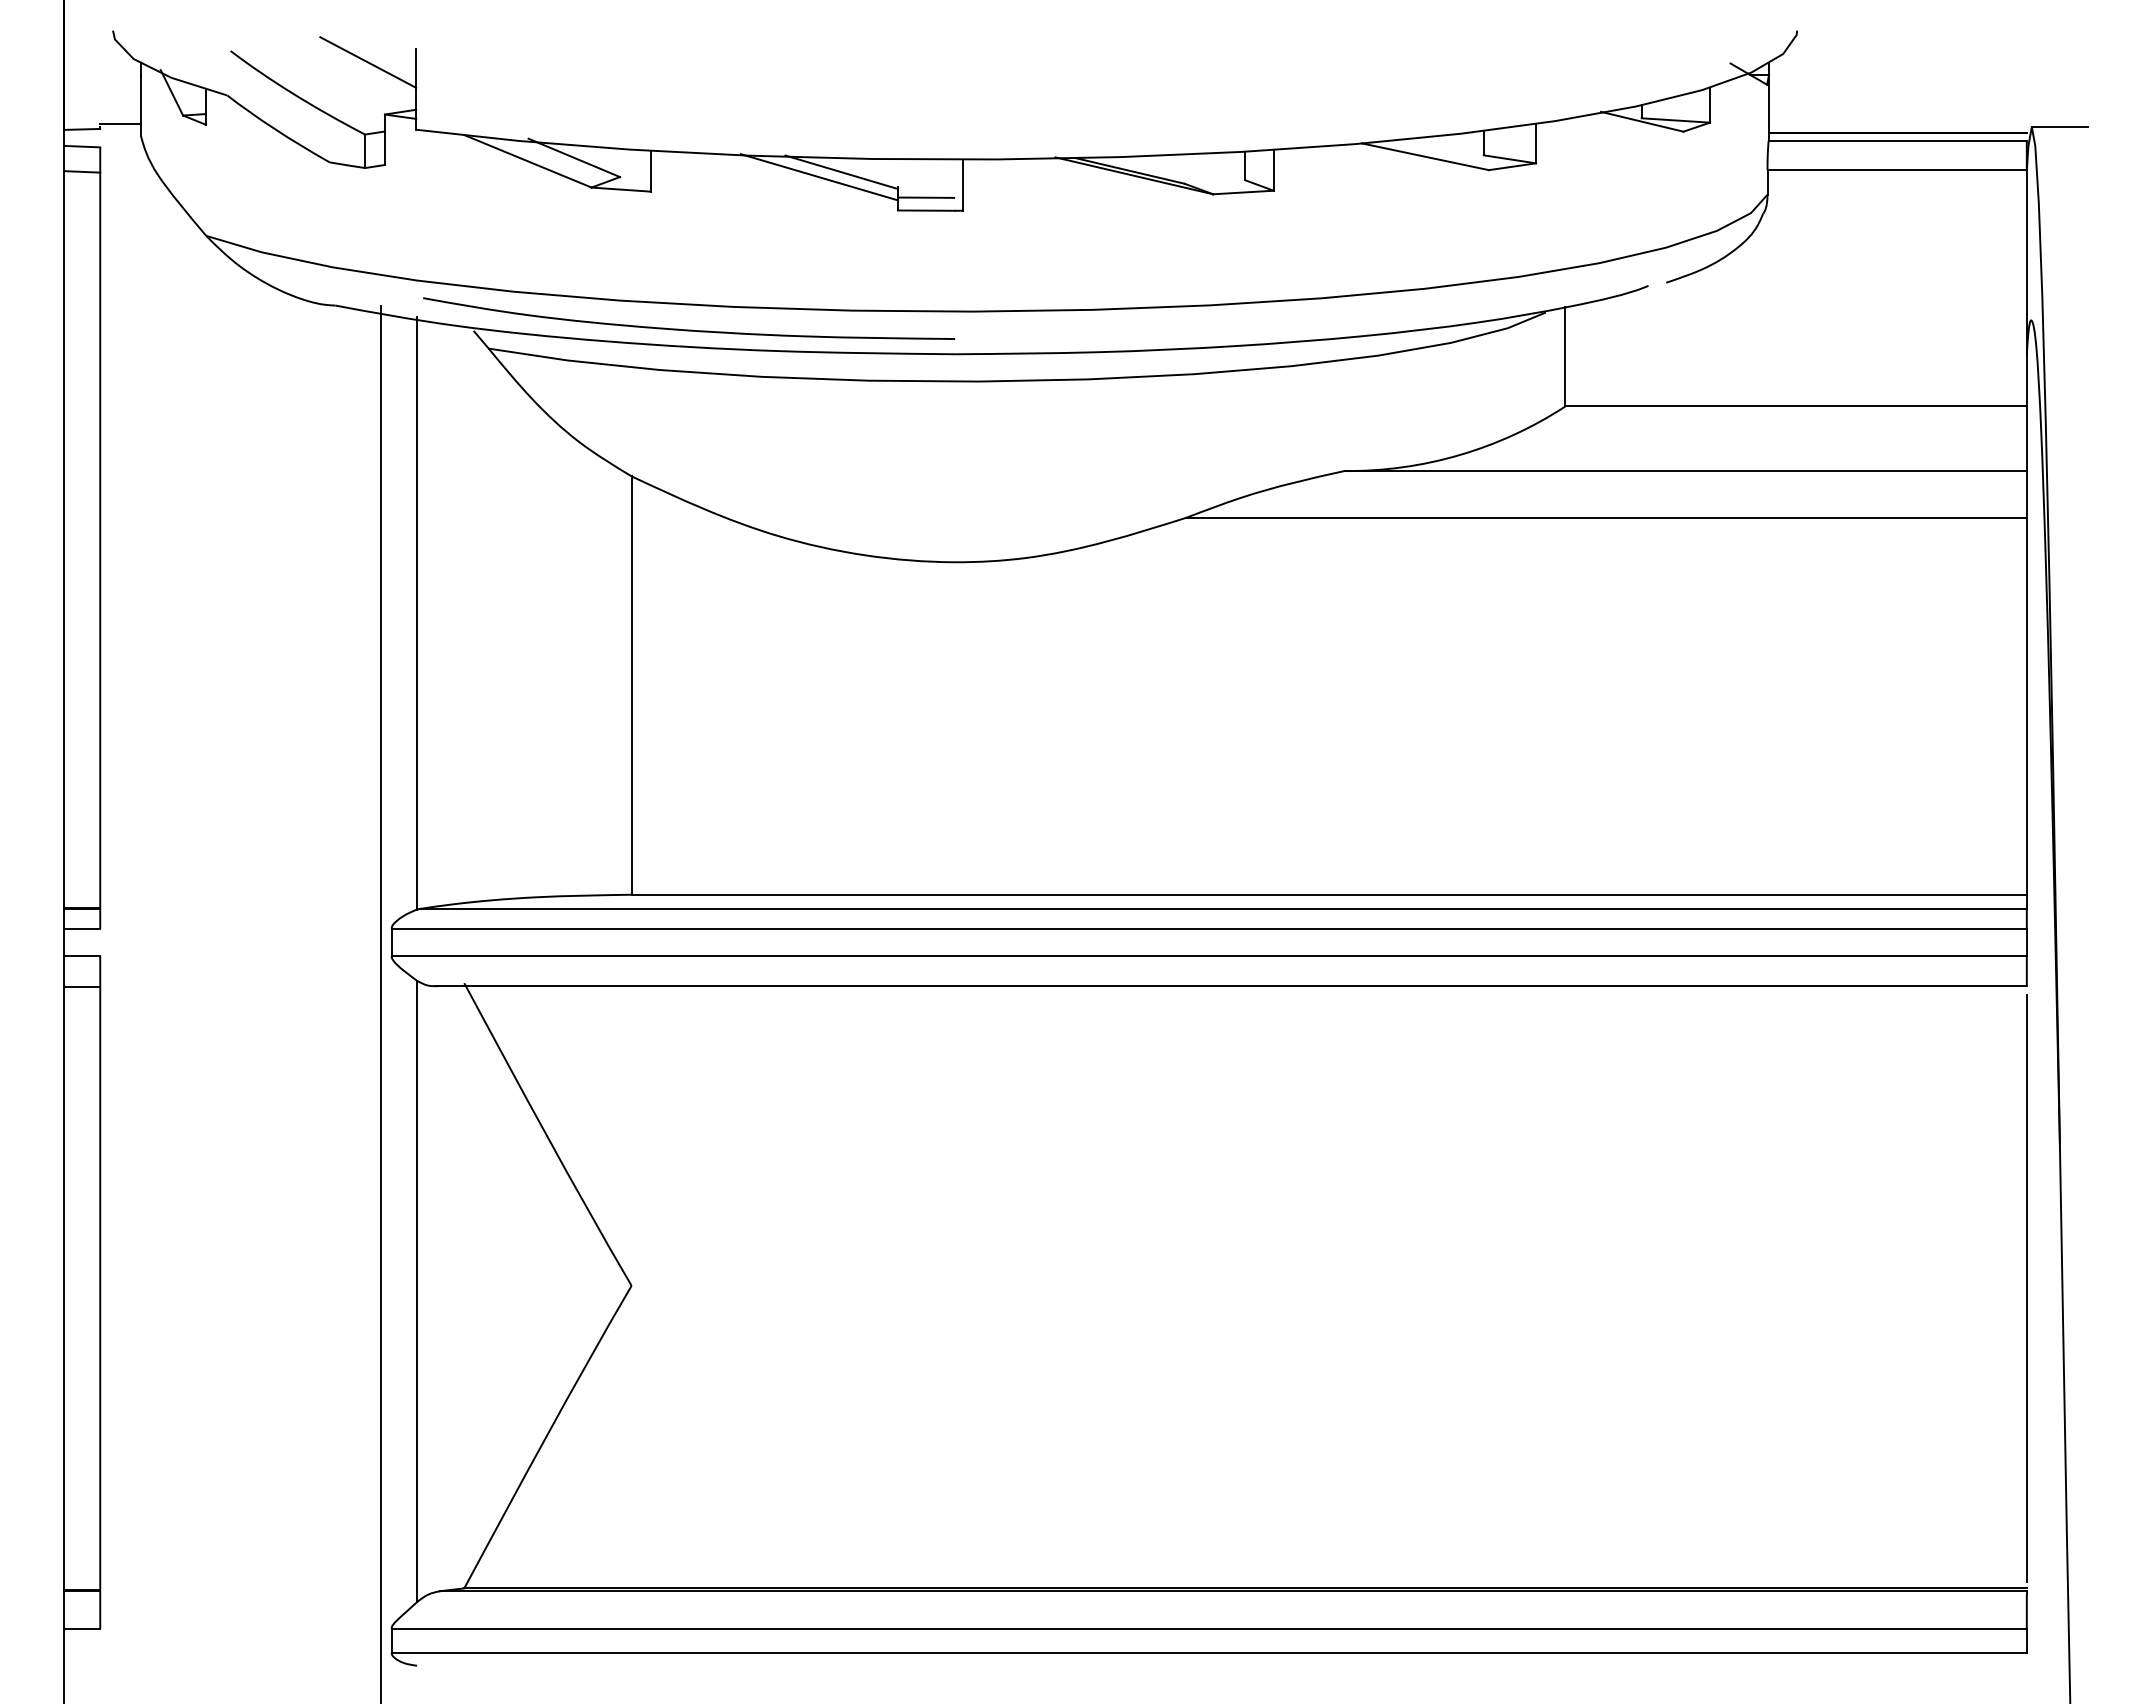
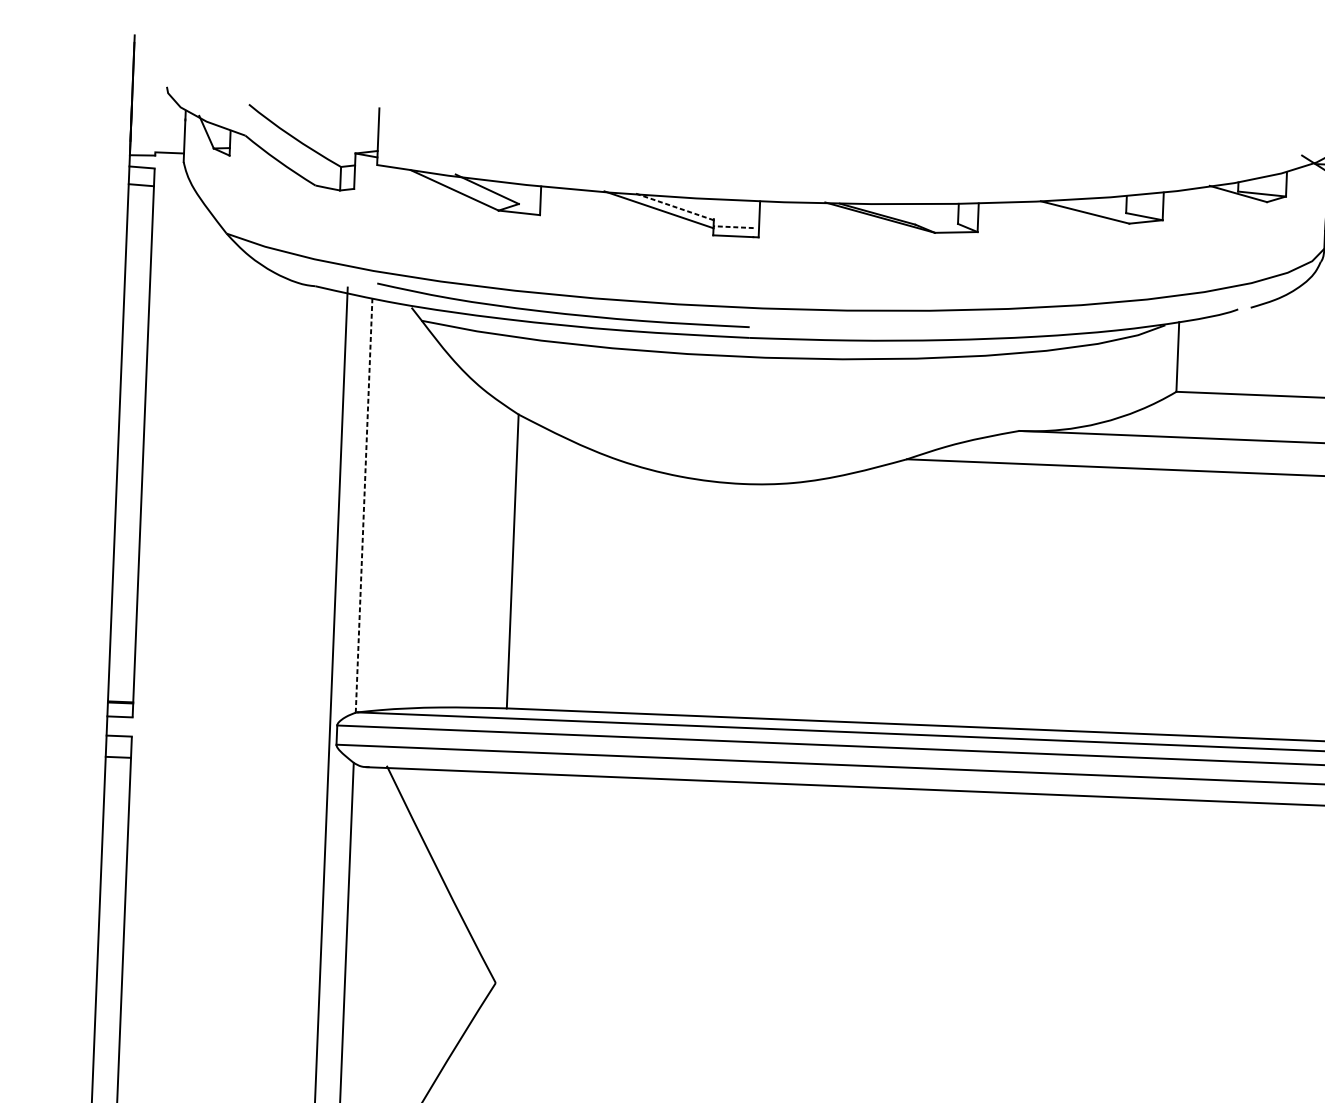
line: (368, 62) -> (345, 116), removed
line: (841, 172) -> (674, 207), solid -> dashed
line: (927, 197) -> (734, 227), solid -> dashed
line: (417, 612) -> (364, 504), solid -> dashed

